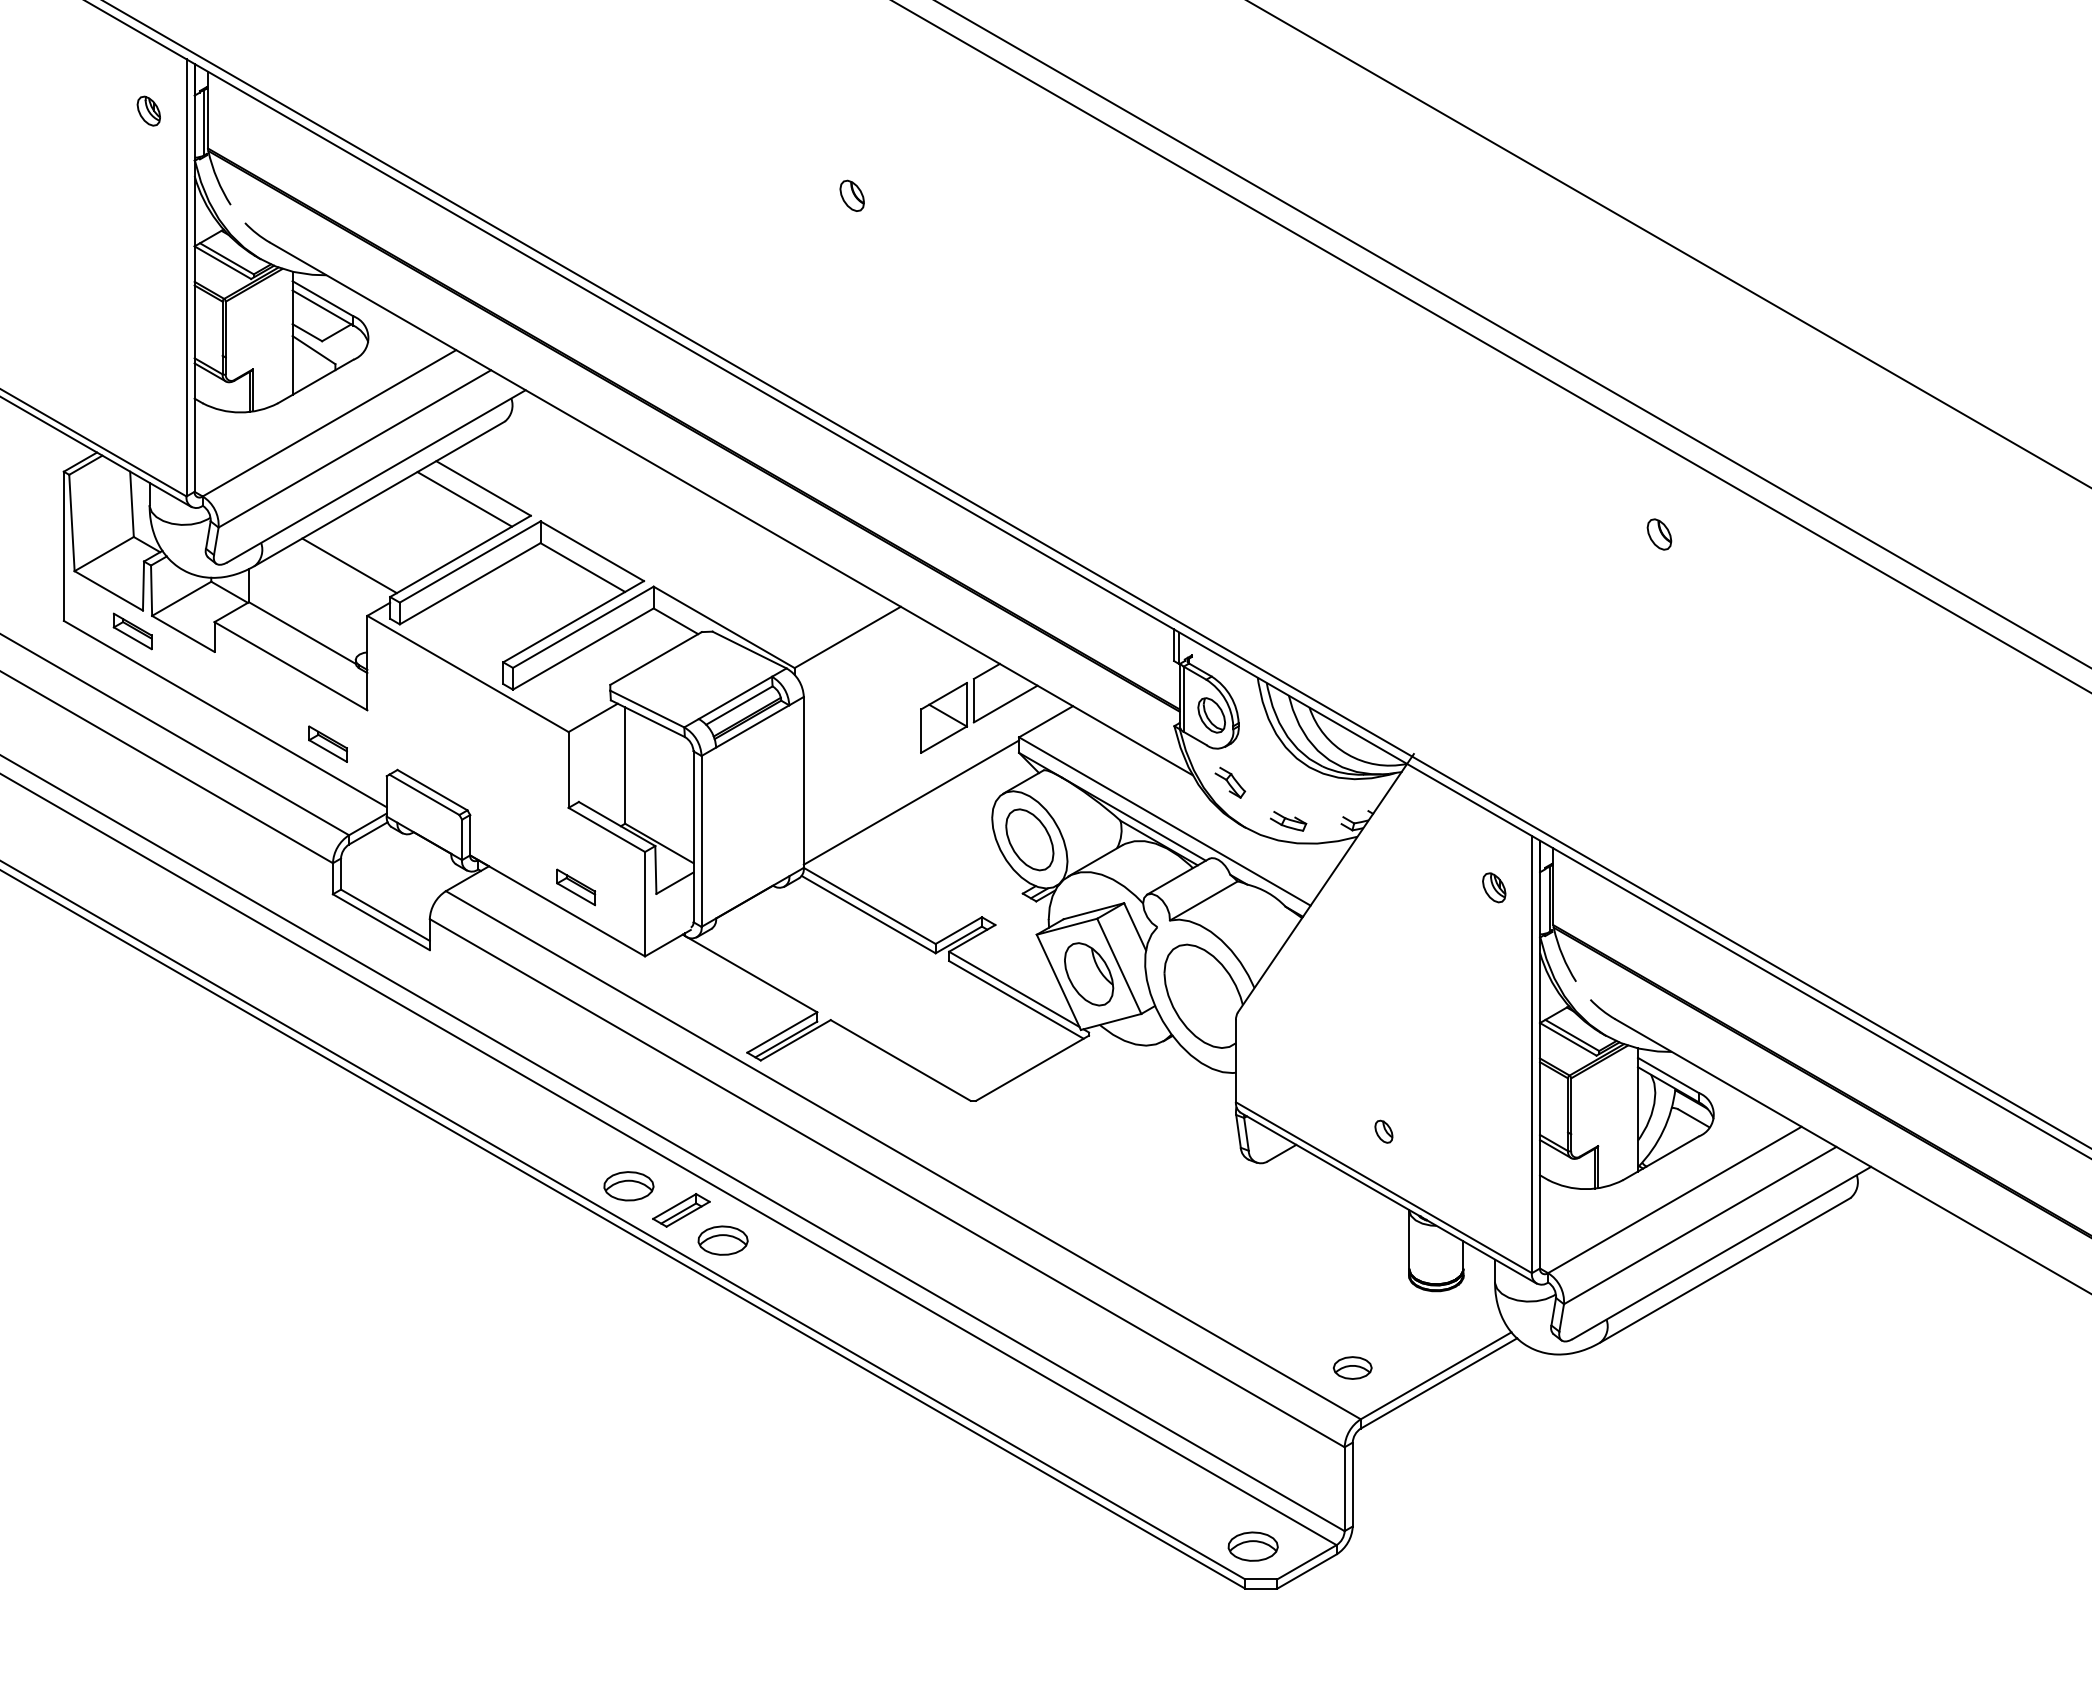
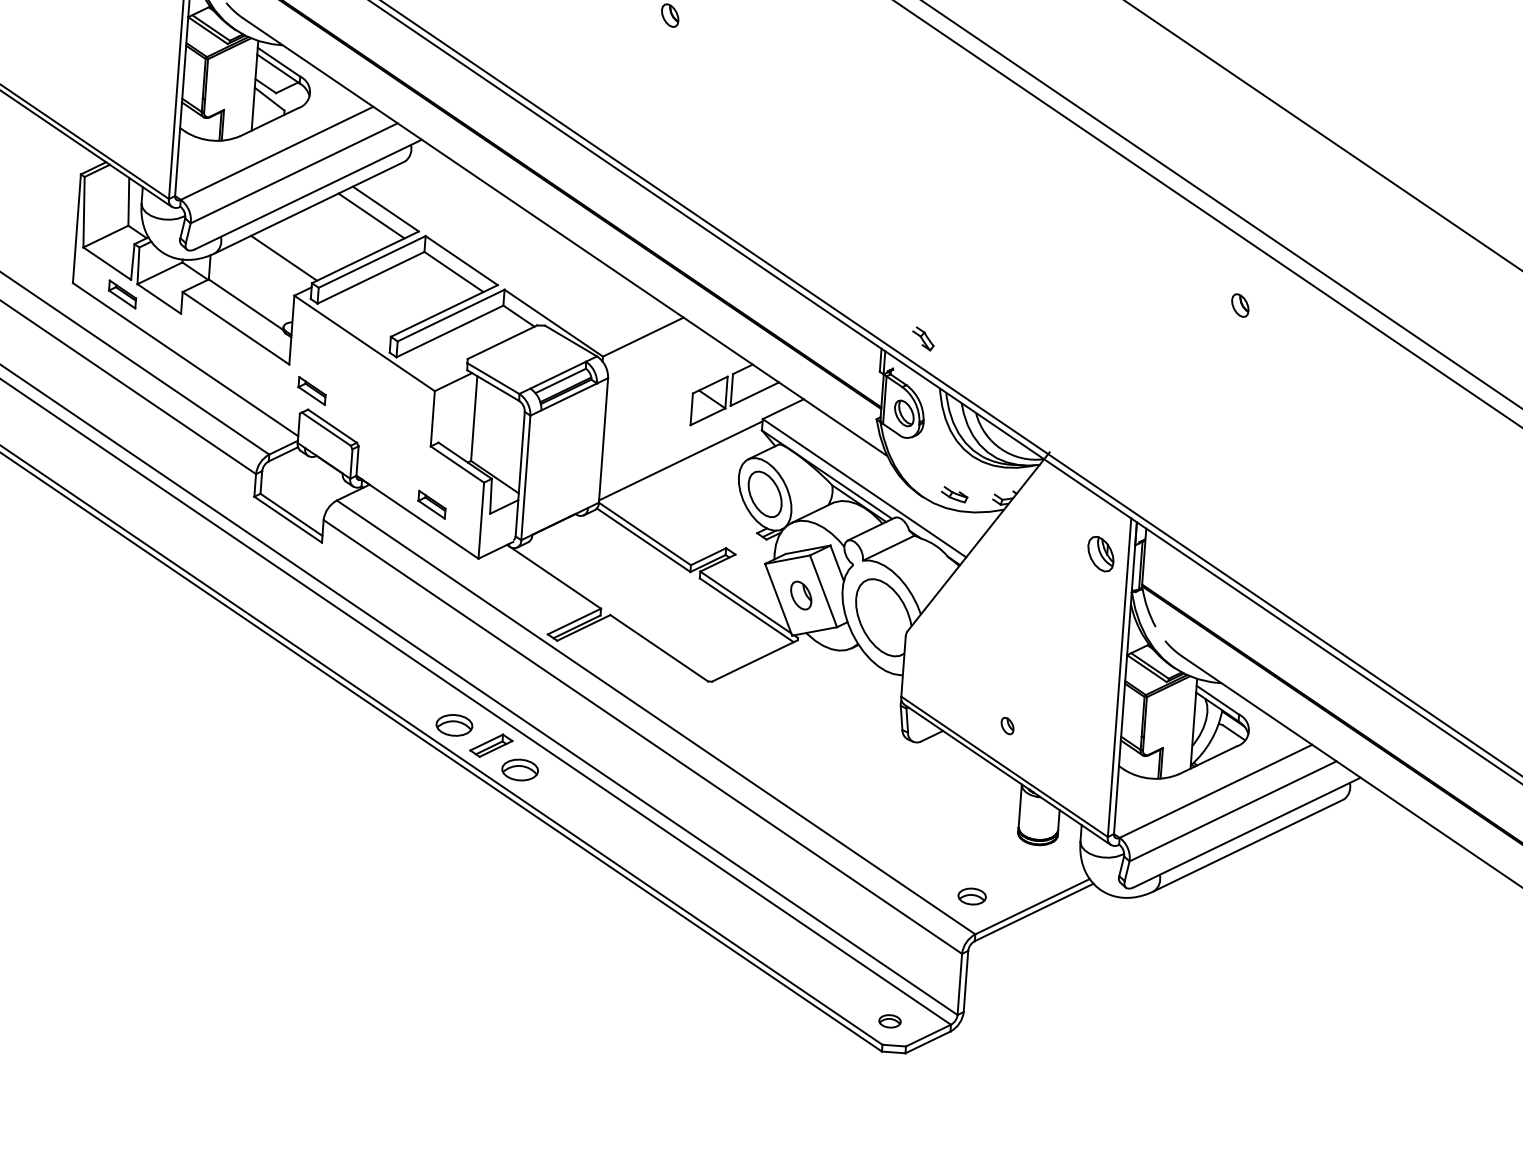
part: (327, 743) -> (311, 390), moved
part: (1230, 782) -> (923, 338), moved
part: (1494, 887) -> (1101, 553), size x1.6
part: (1089, 974) -> (801, 595), size x0.6
part: (1252, 1546) -> (889, 1021), size x0.6

